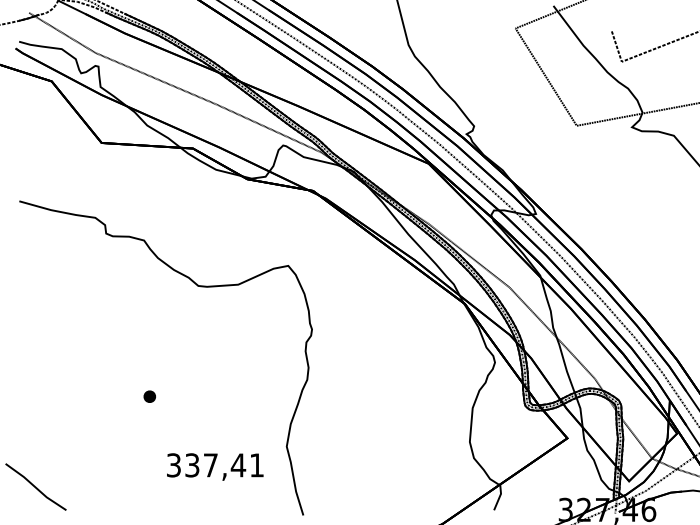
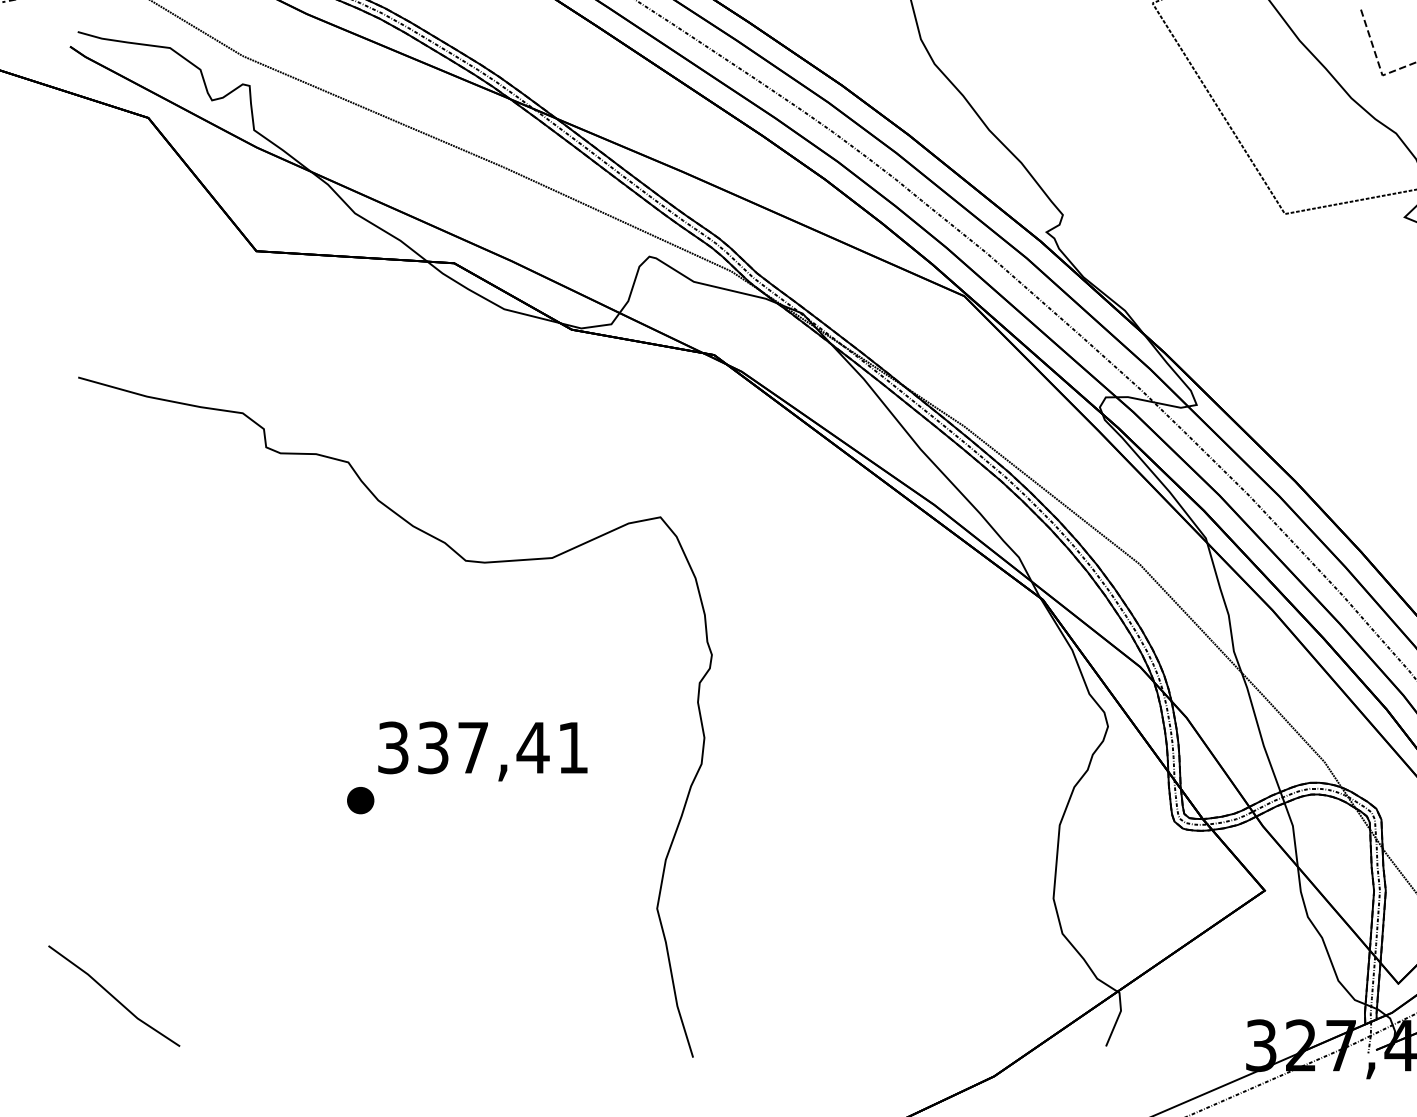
text: (215, 466) -> (483, 750), moved

